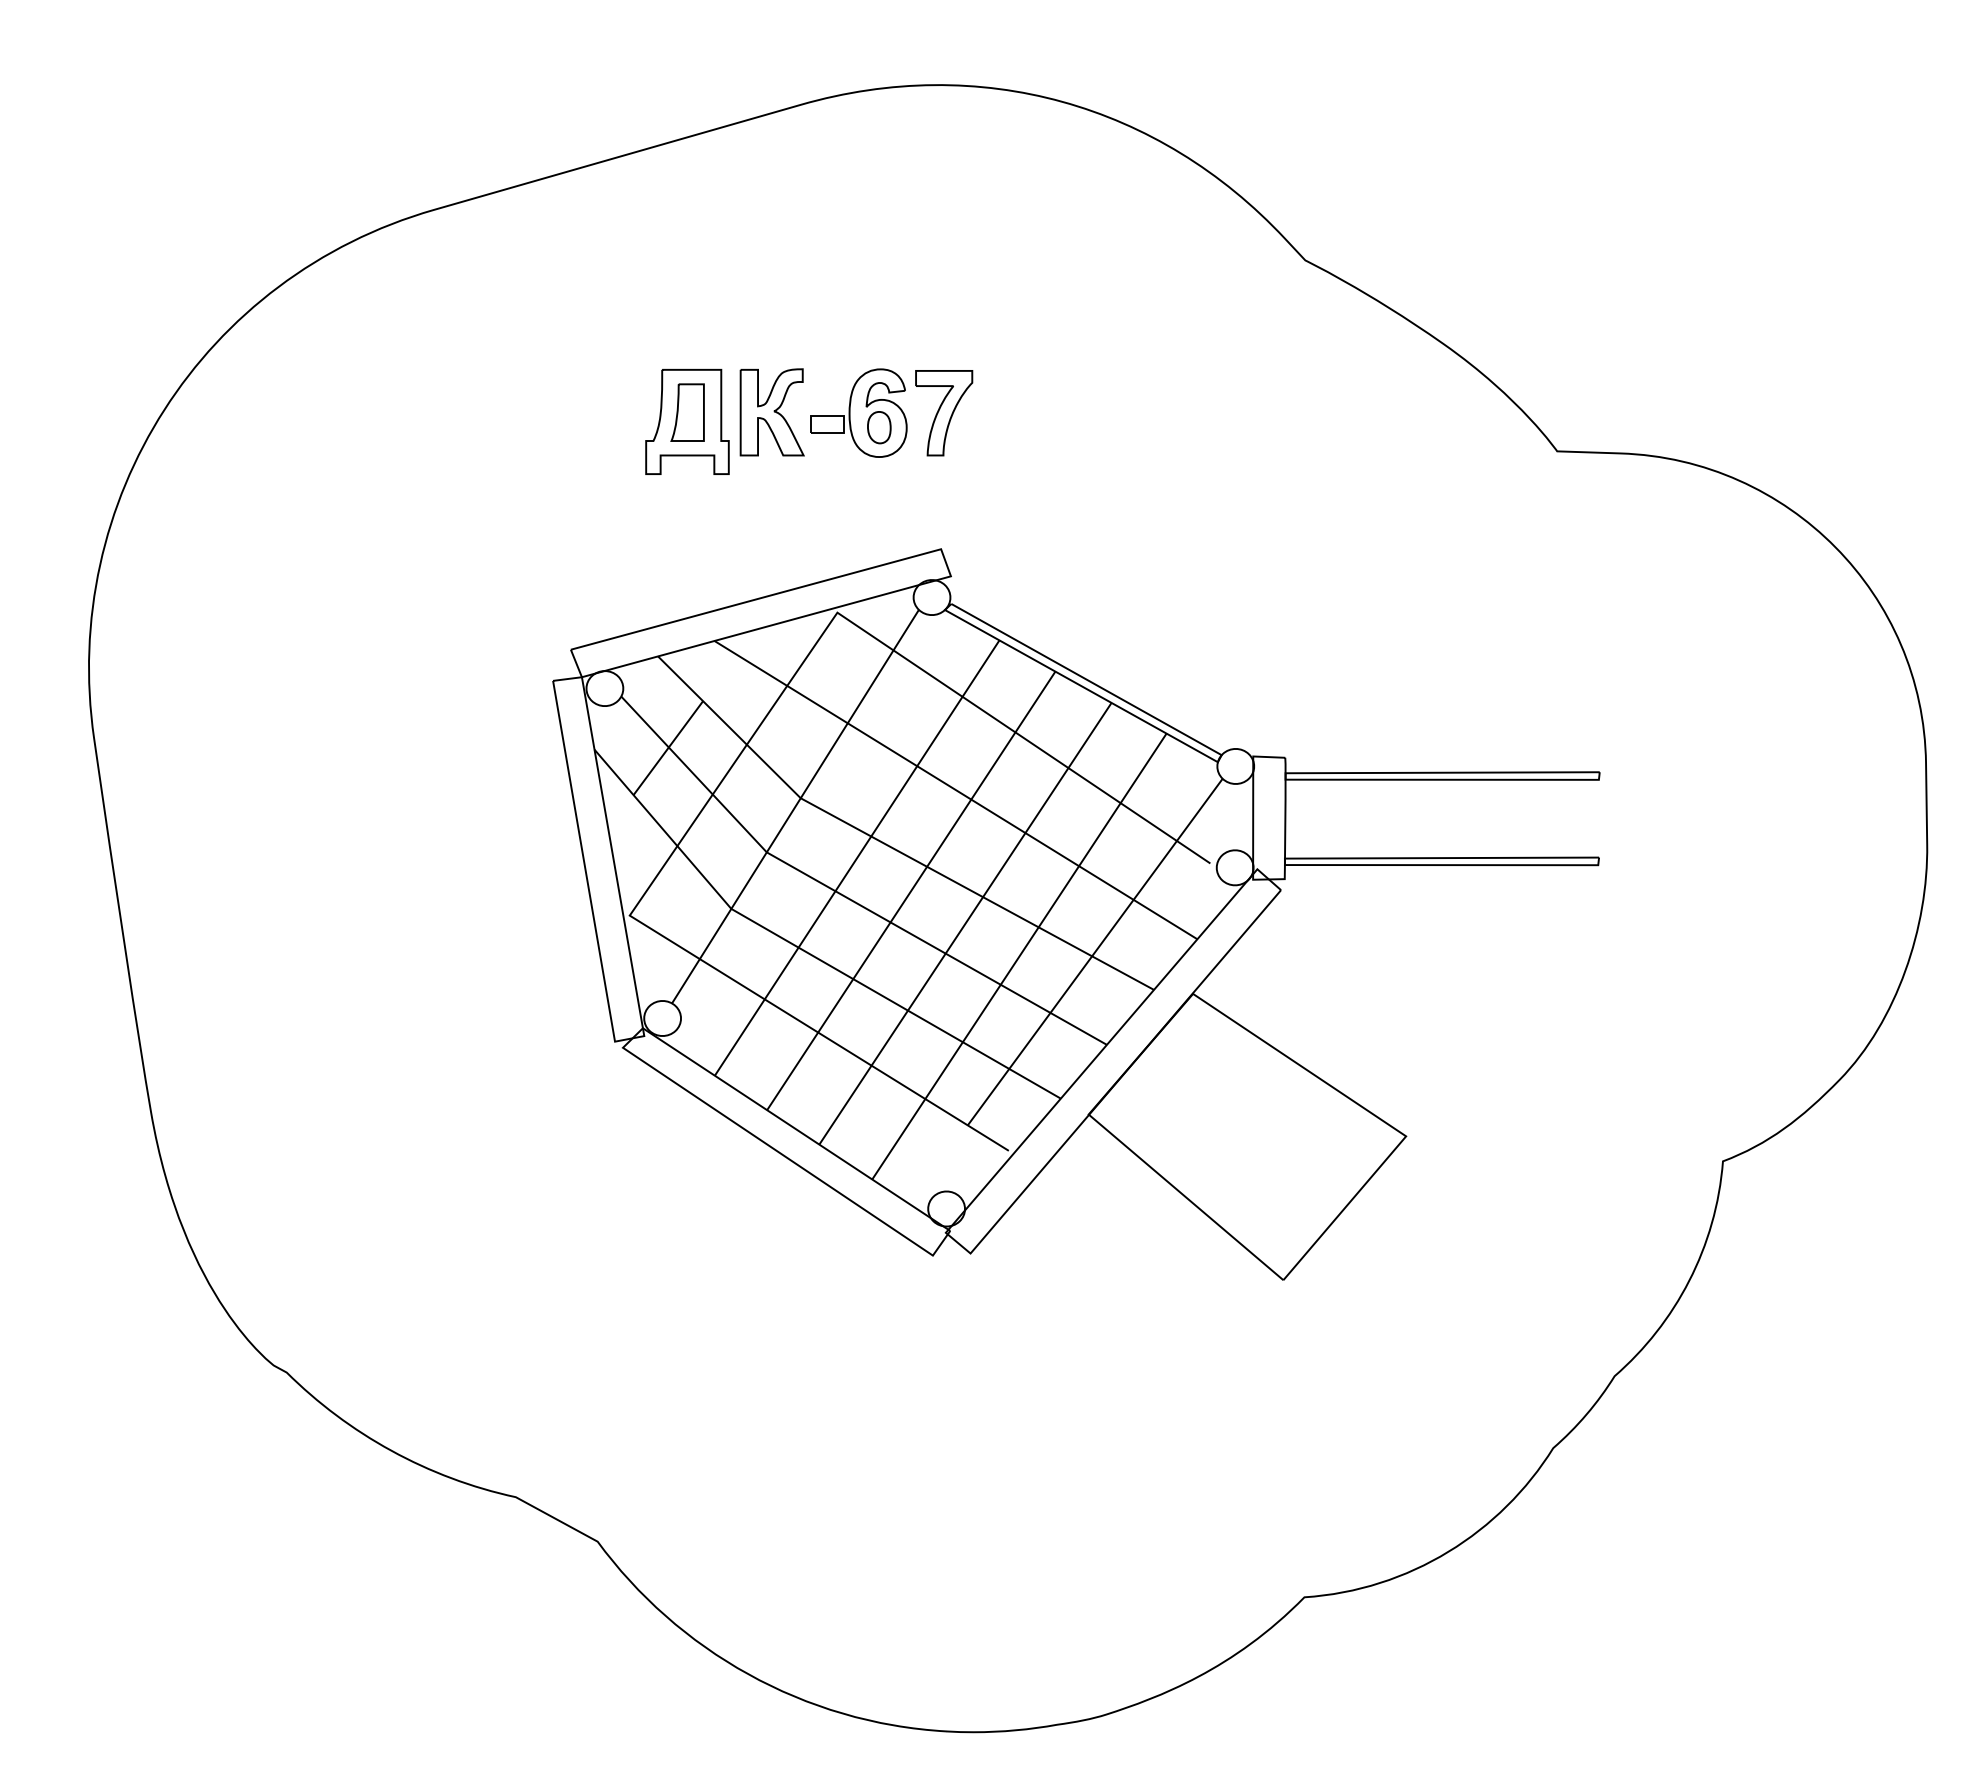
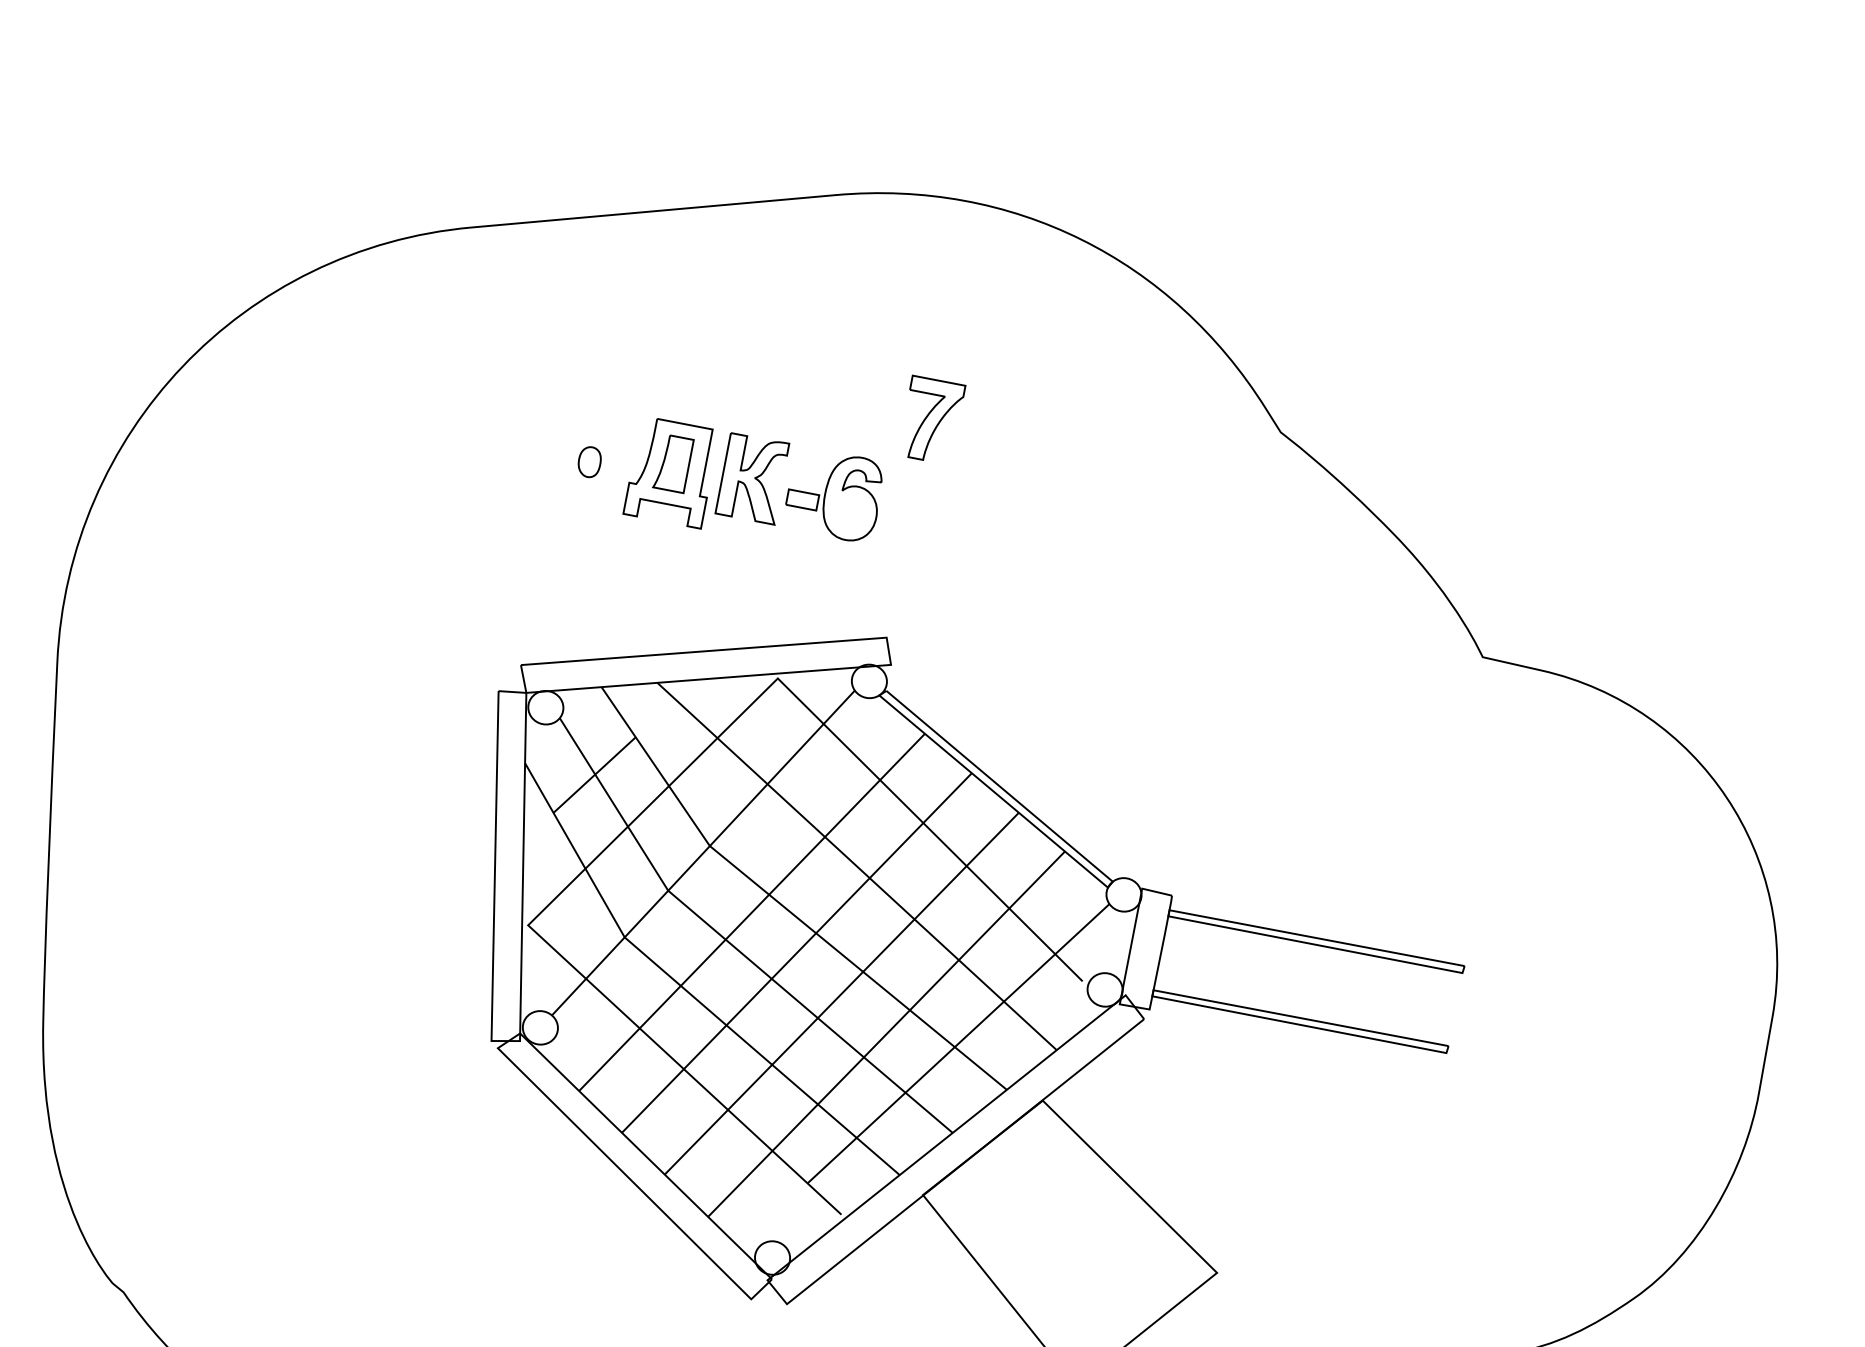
part: (944, 413) -> (931, 420), moved
part: (879, 427) -> (589, 462), moved

